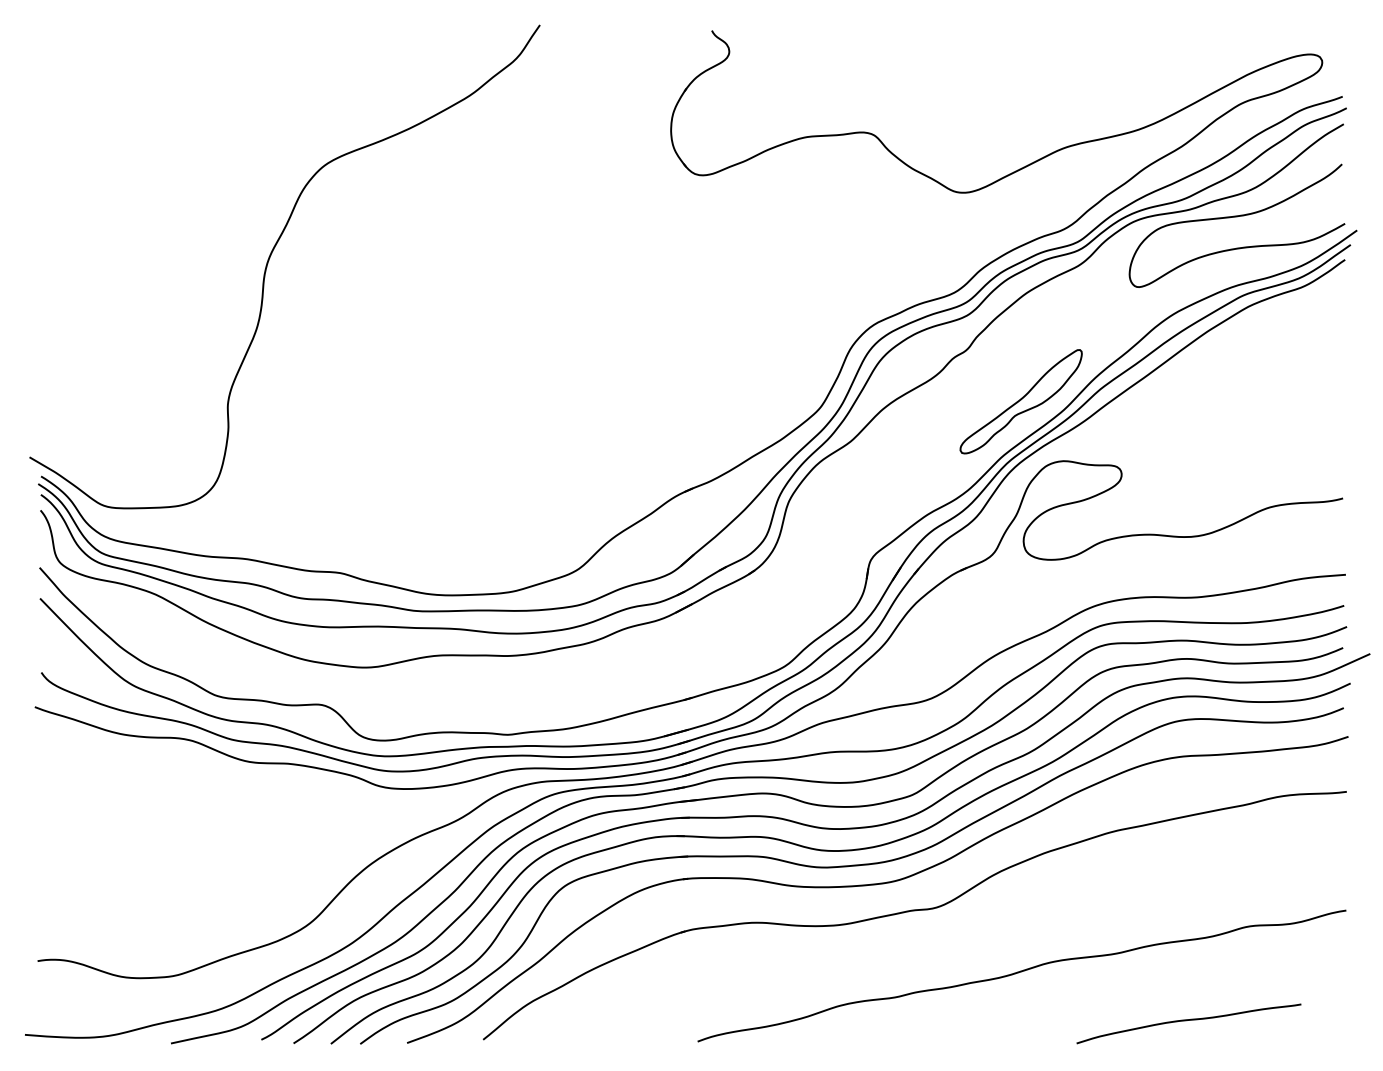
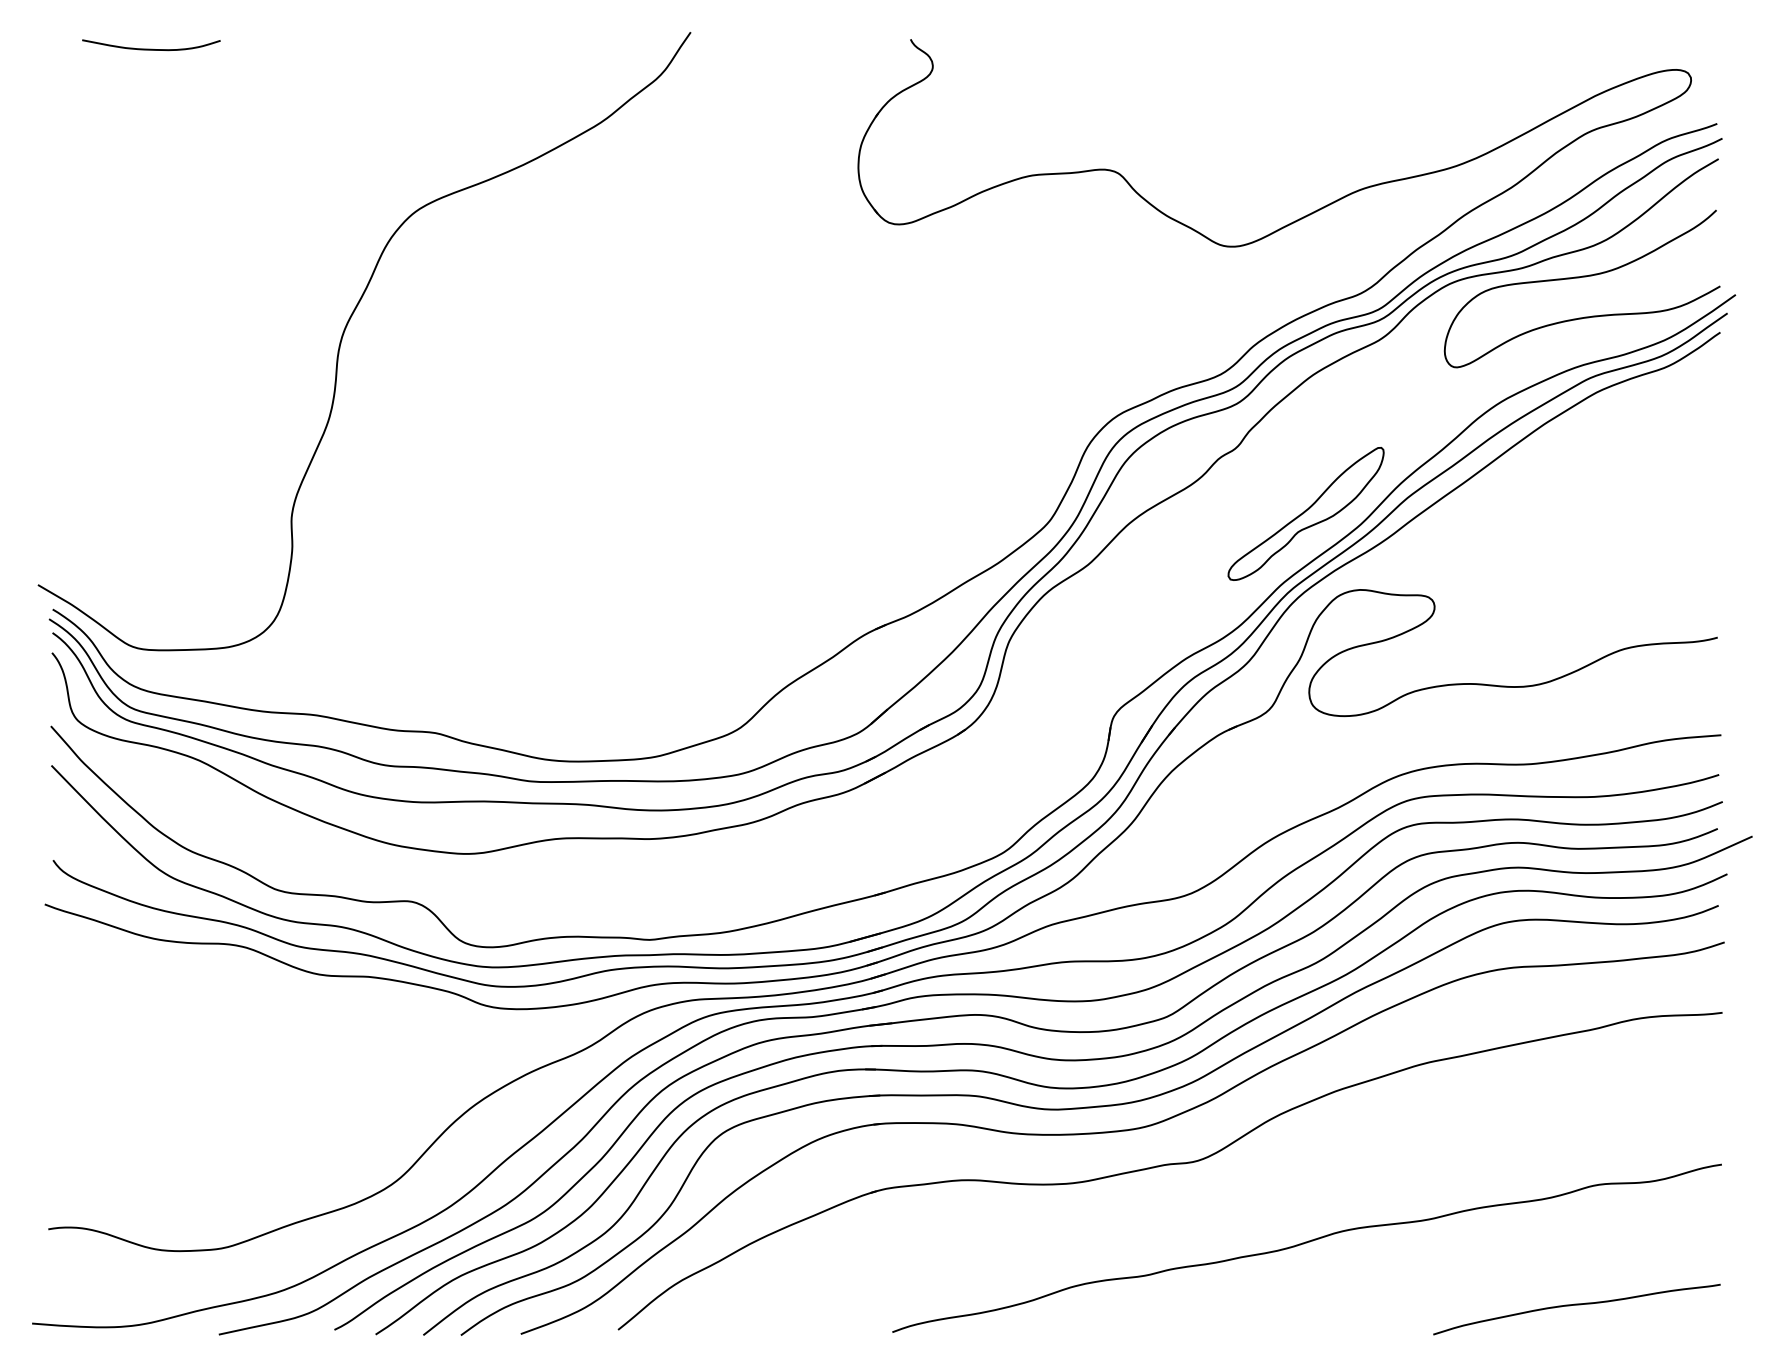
curve: (118, 37) -> (151, 48), added
curve: (1186, 1021) -> (1573, 1306), moved

